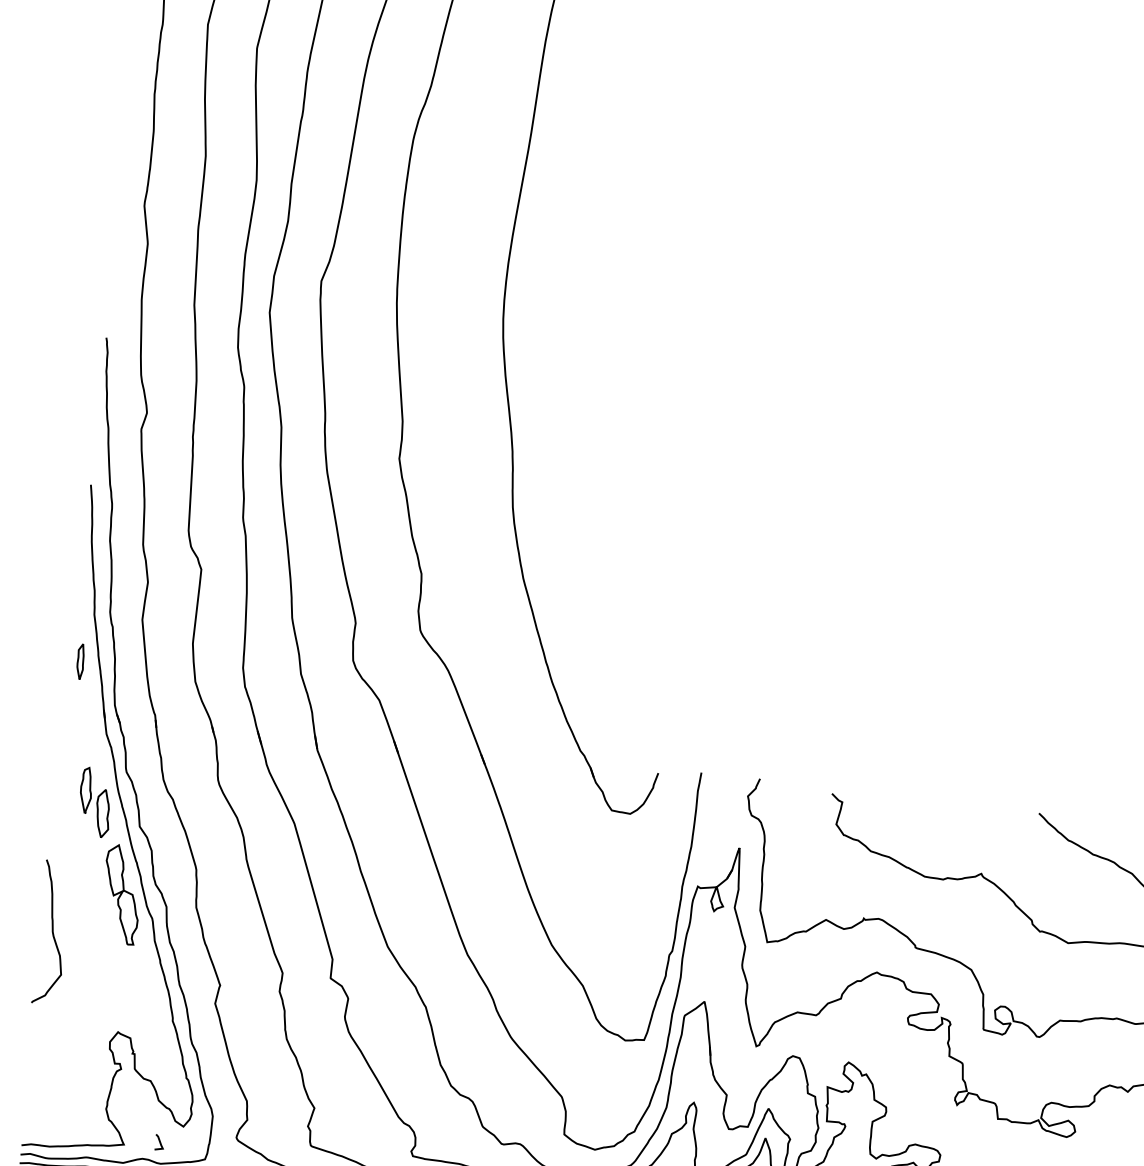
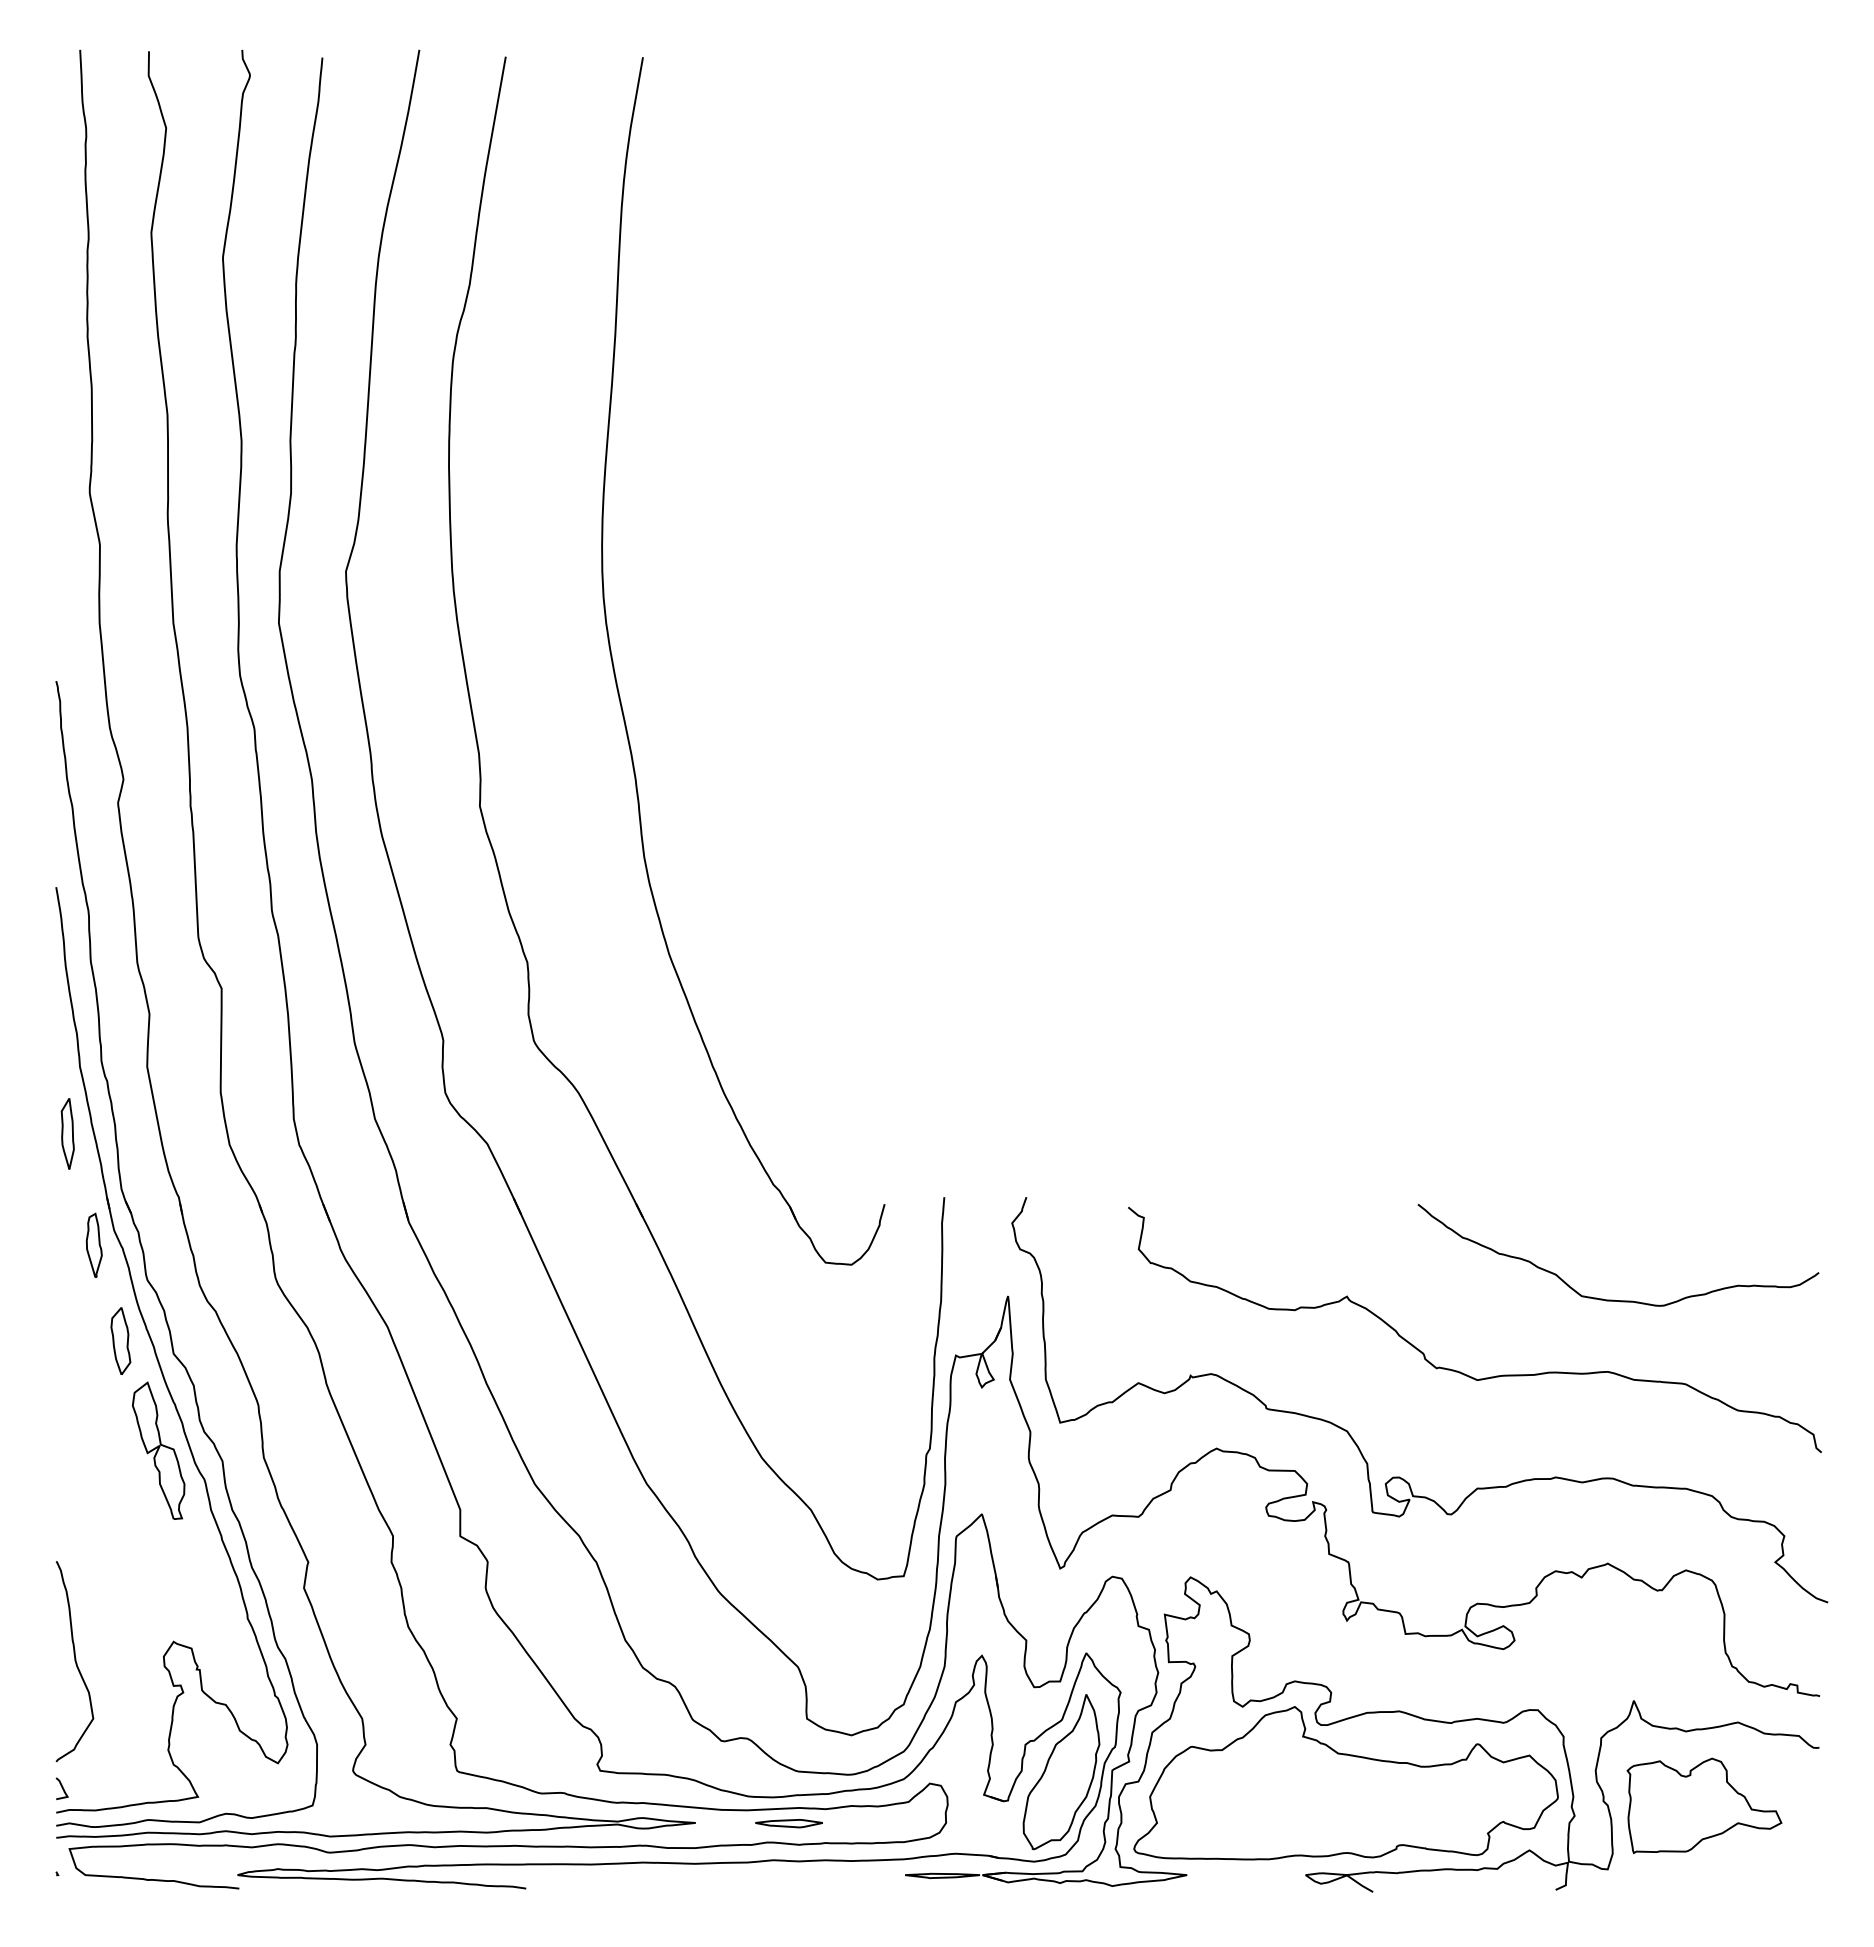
part: (80, 661) -> (67, 1133), size x1.43
part: (85, 789) -> (93, 1244), moved
curve: (51, 932) -> (74, 1661), moved
line: (159, 1141) -> (61, 1787), moved

